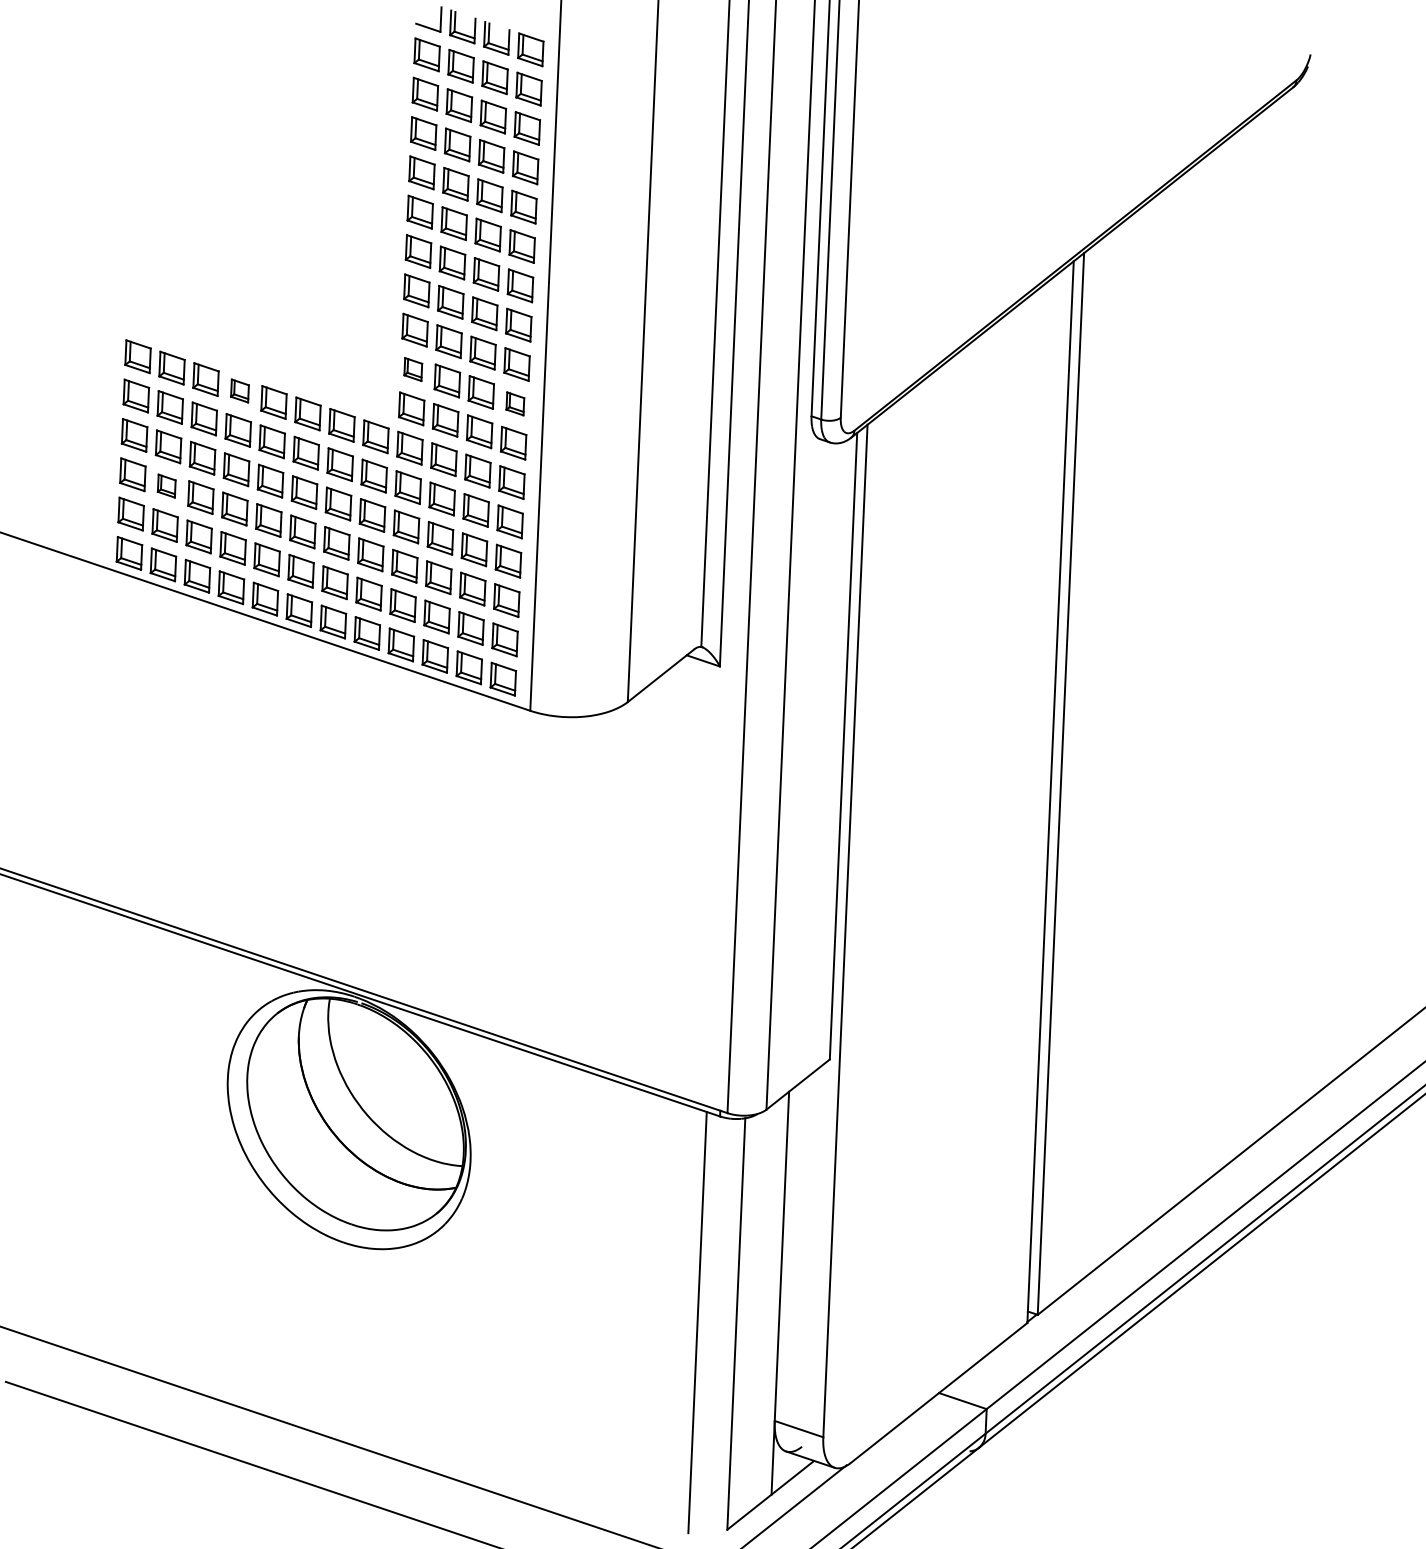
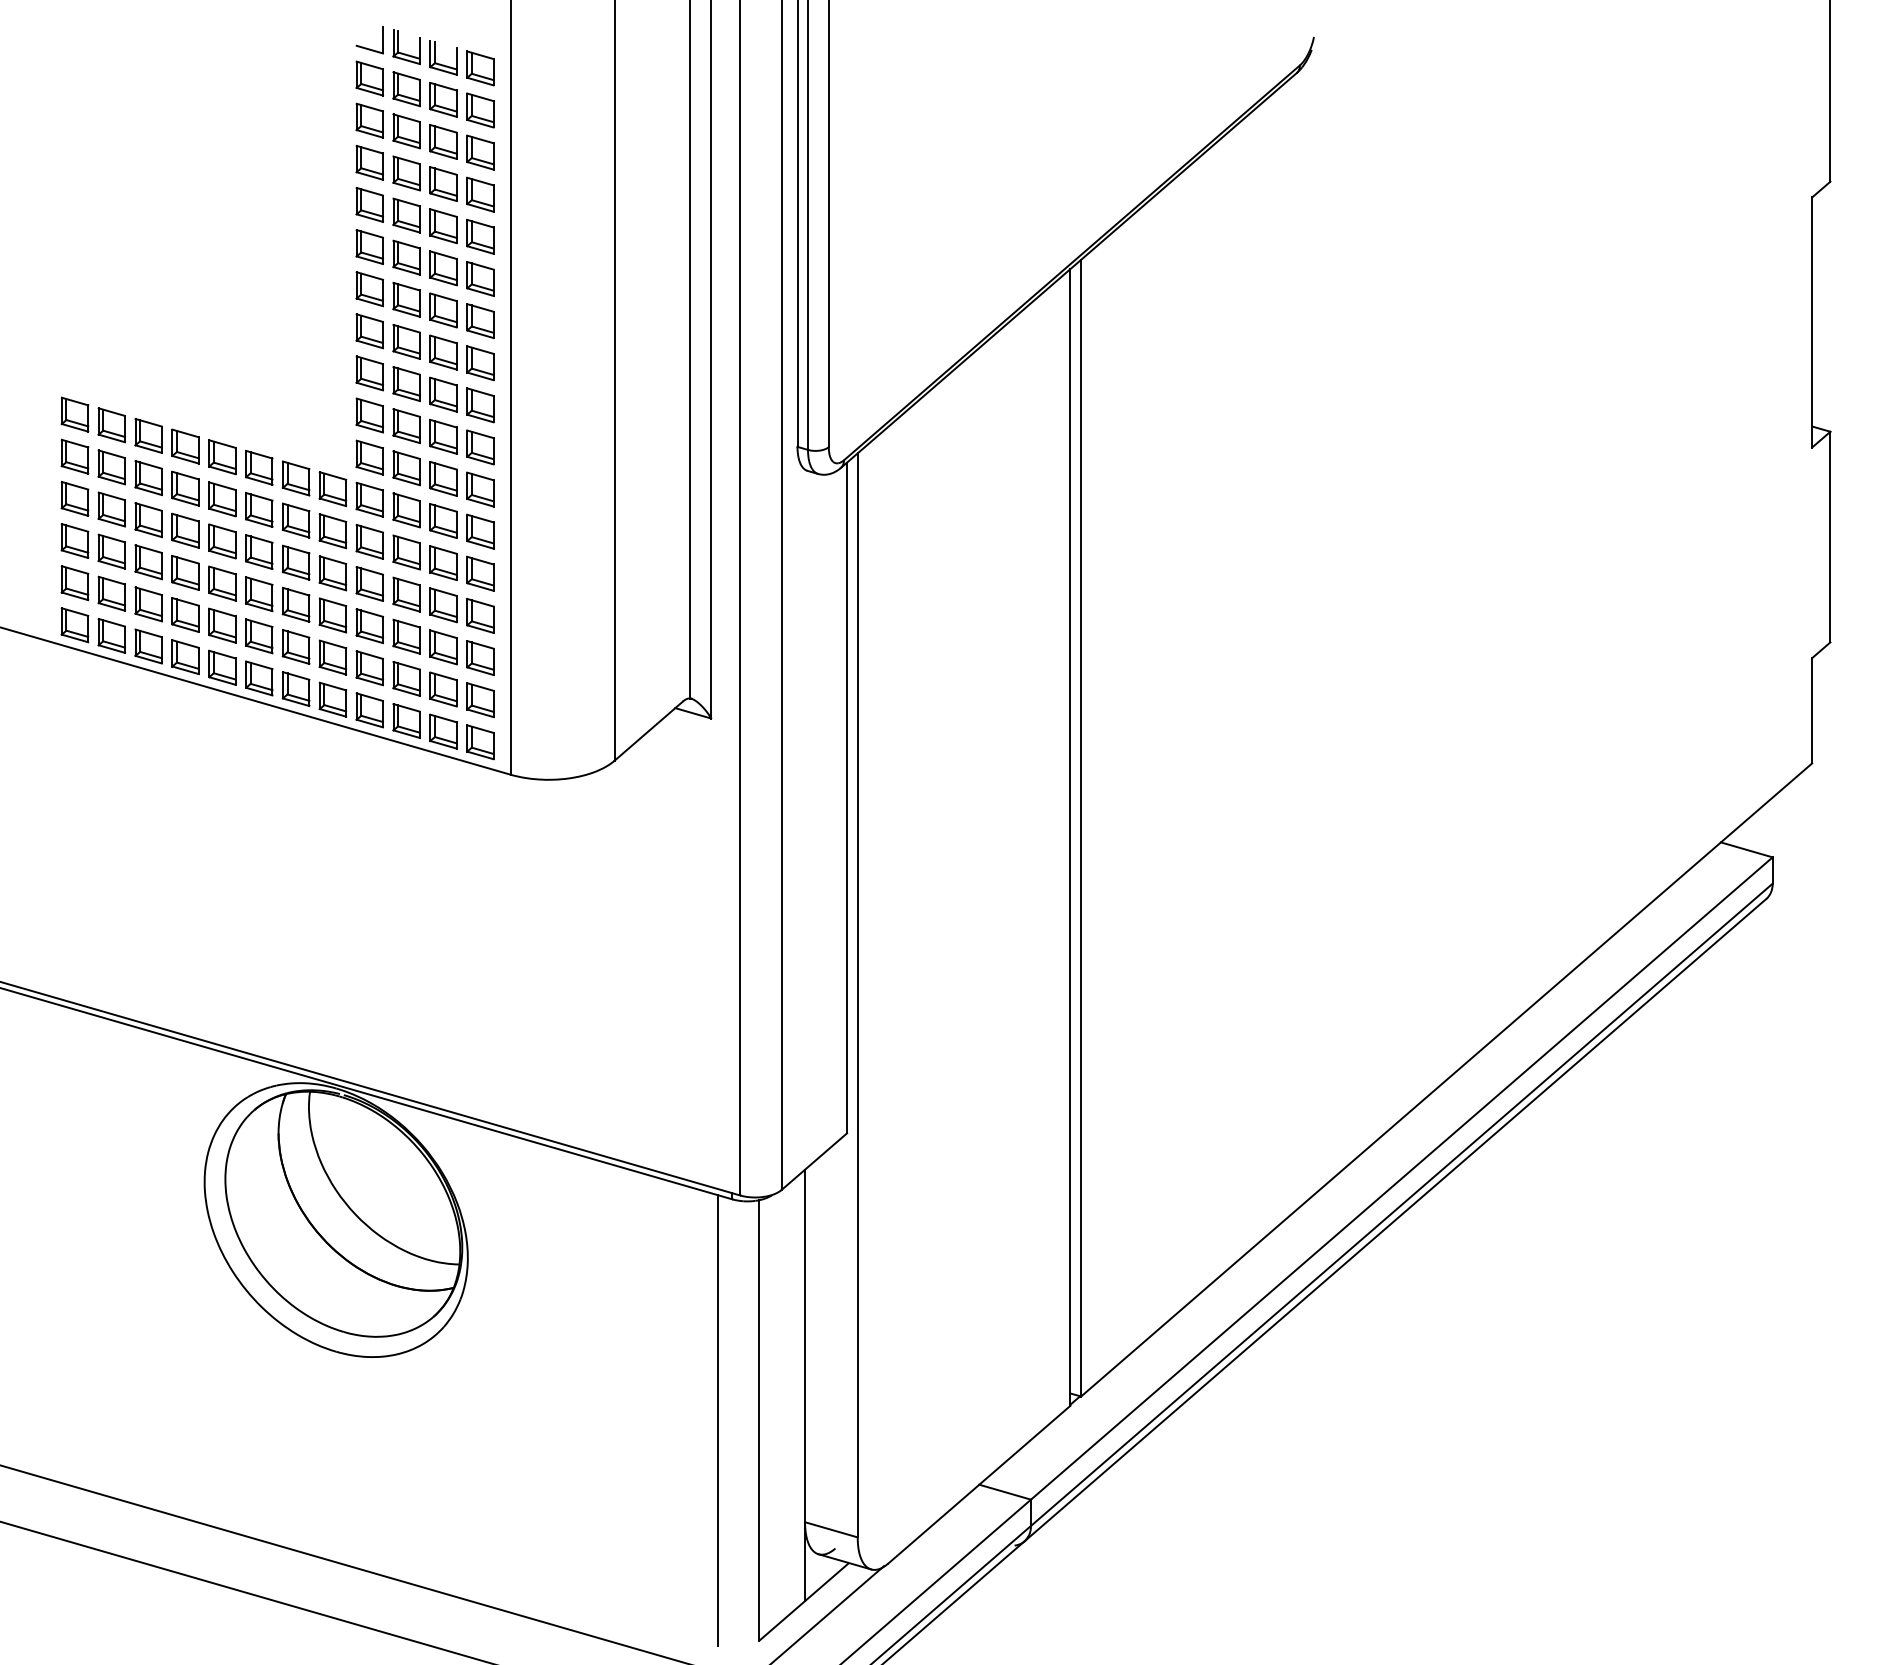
part: (413, 369) -> (369, 415), size x1.43
part: (239, 390) -> (185, 446), size x1.43
part: (515, 403) -> (480, 447), size x1.43
part: (166, 486) -> (111, 551), size x1.43

